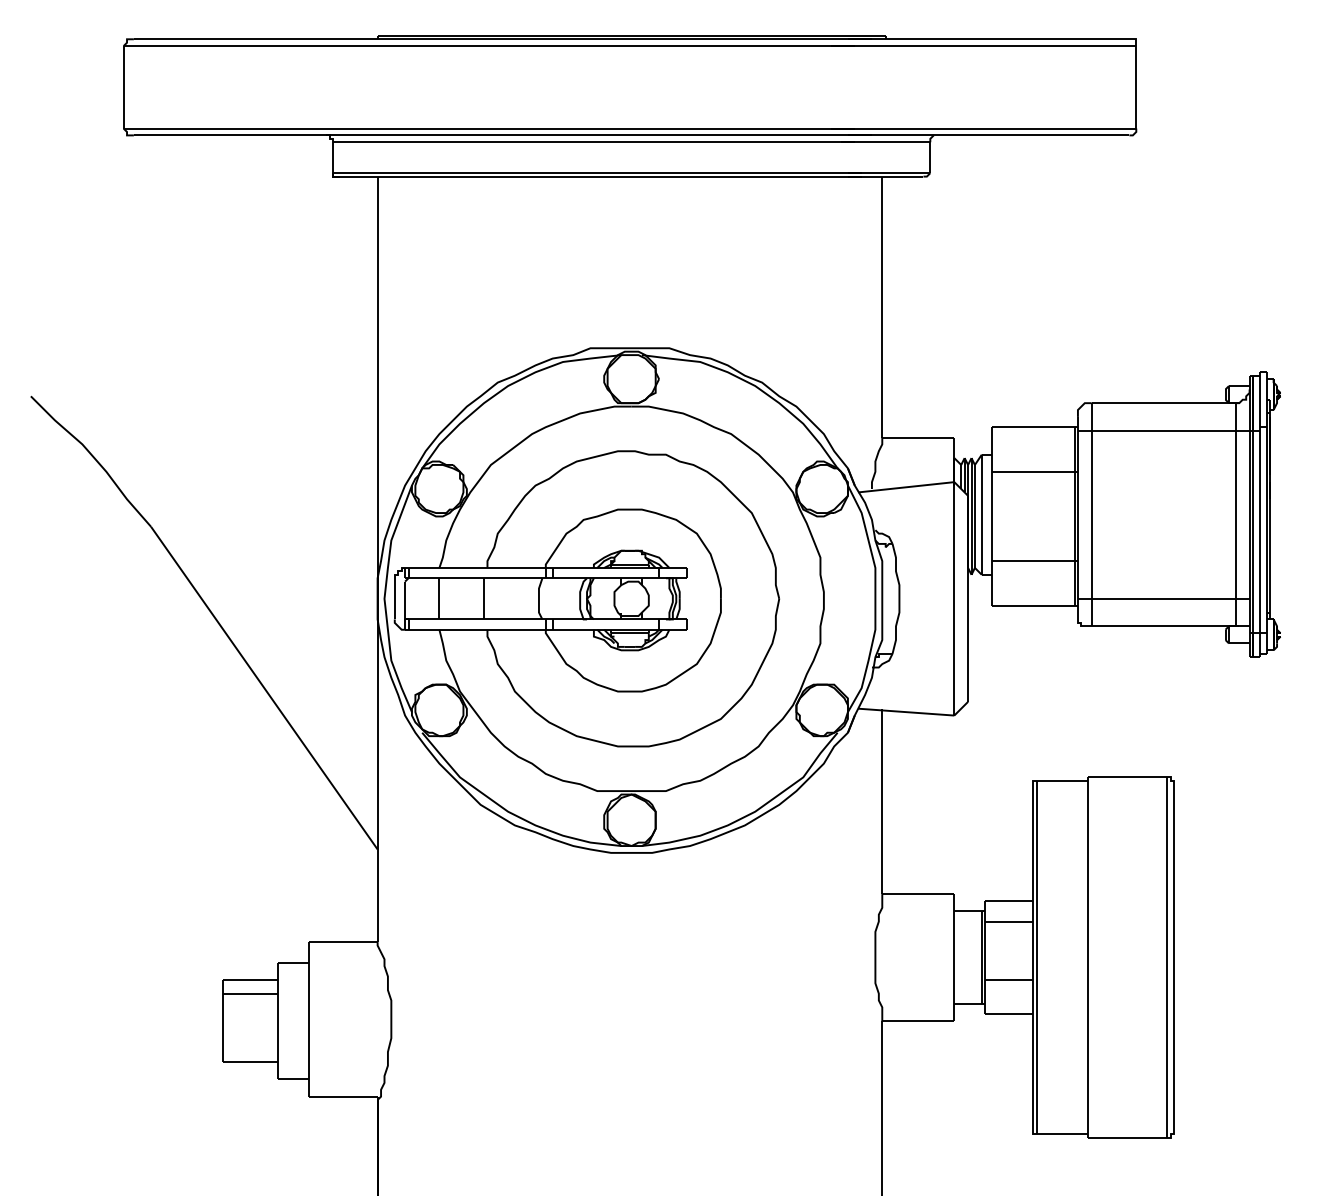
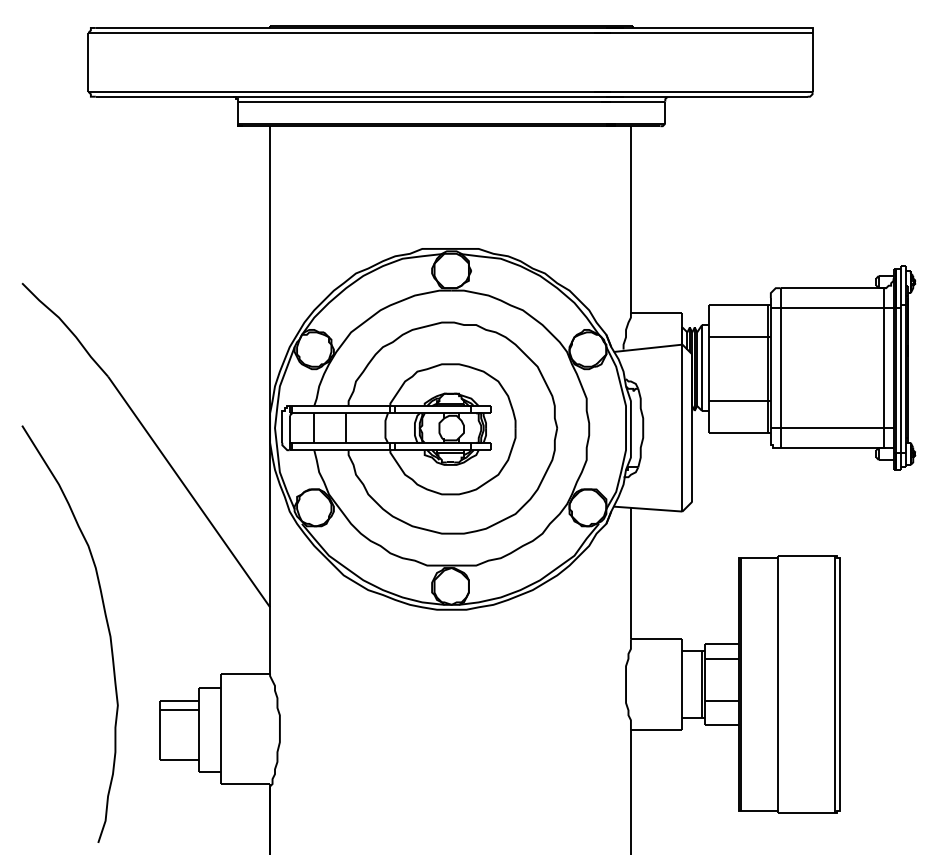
curve: (148, 873) -> (106, 624), added

